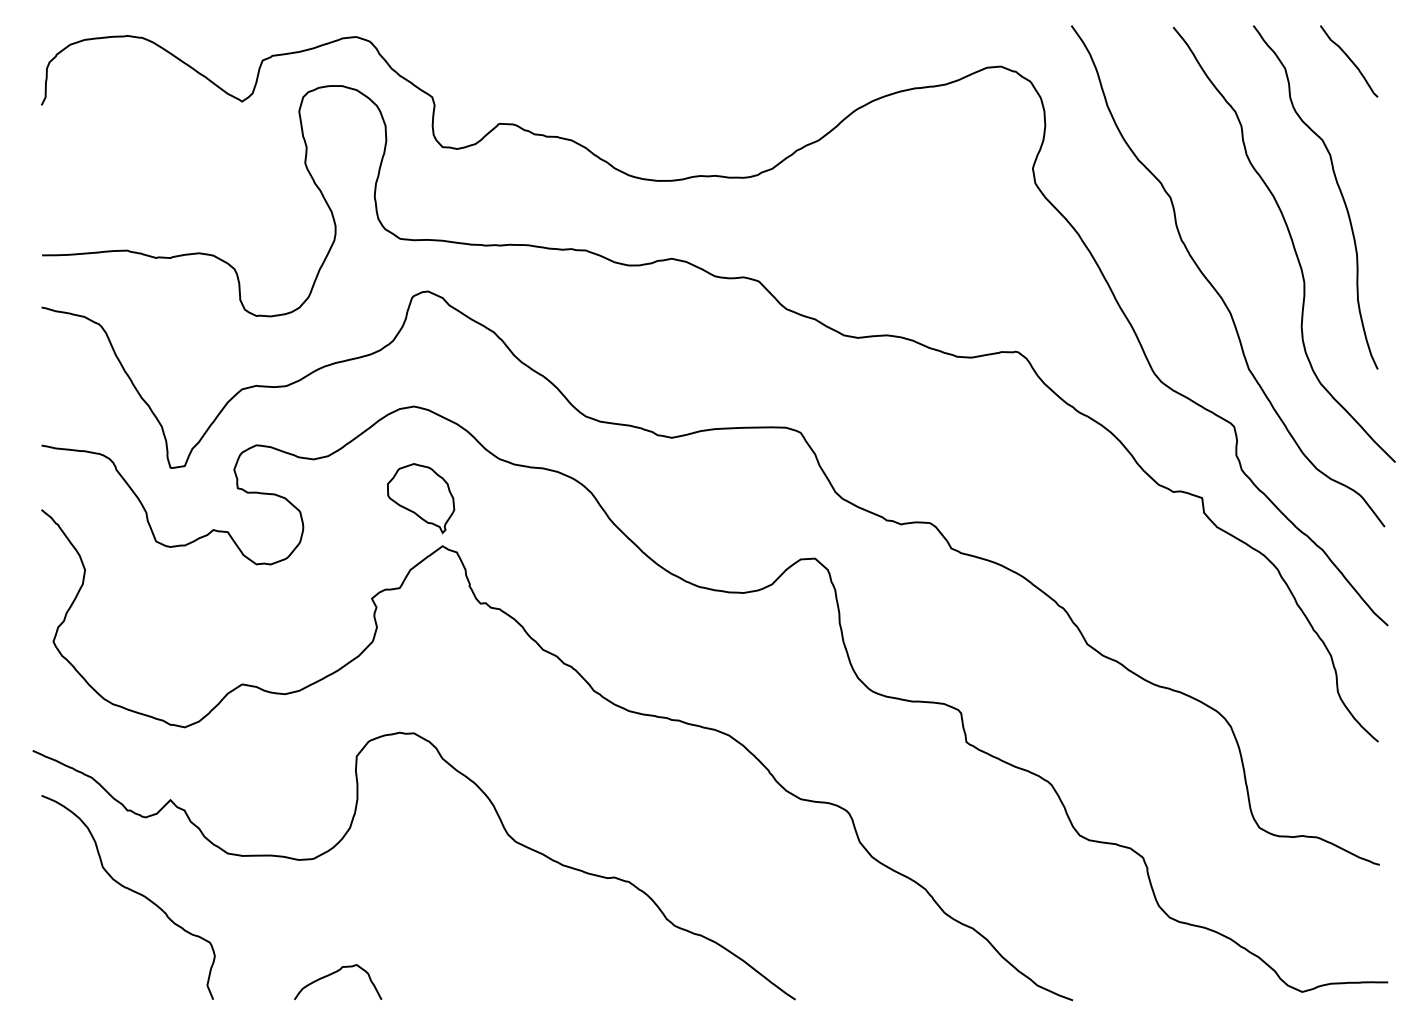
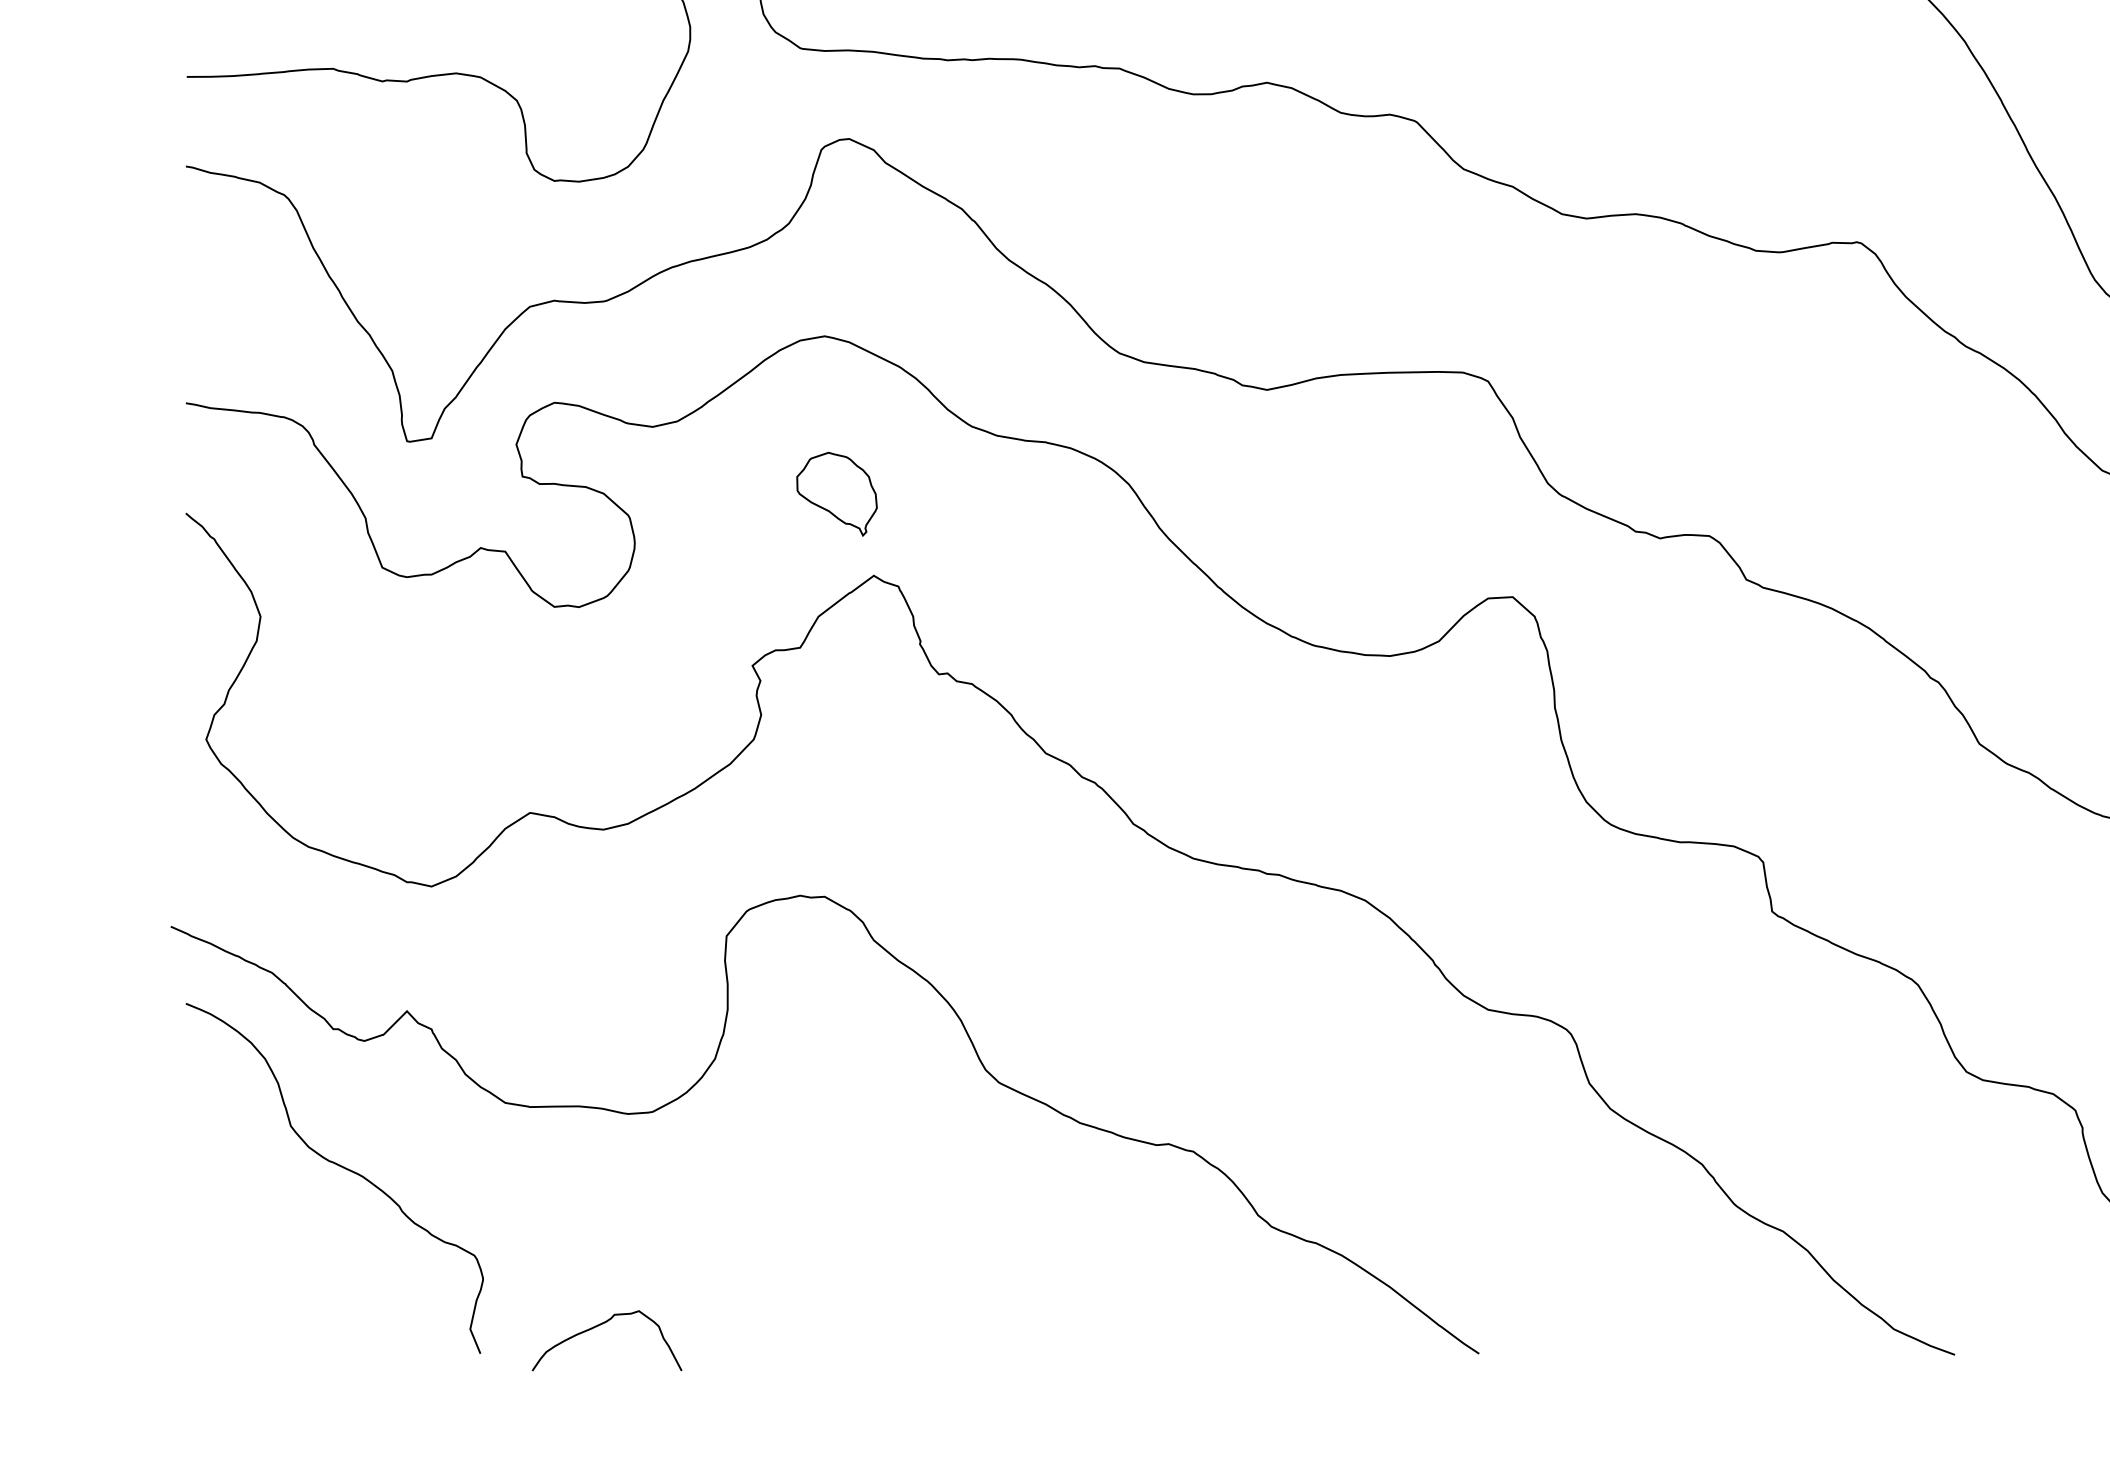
part: (421, 498) -> (837, 493), size x0.7
curve: (335, 973) -> (602, 1325), moved

